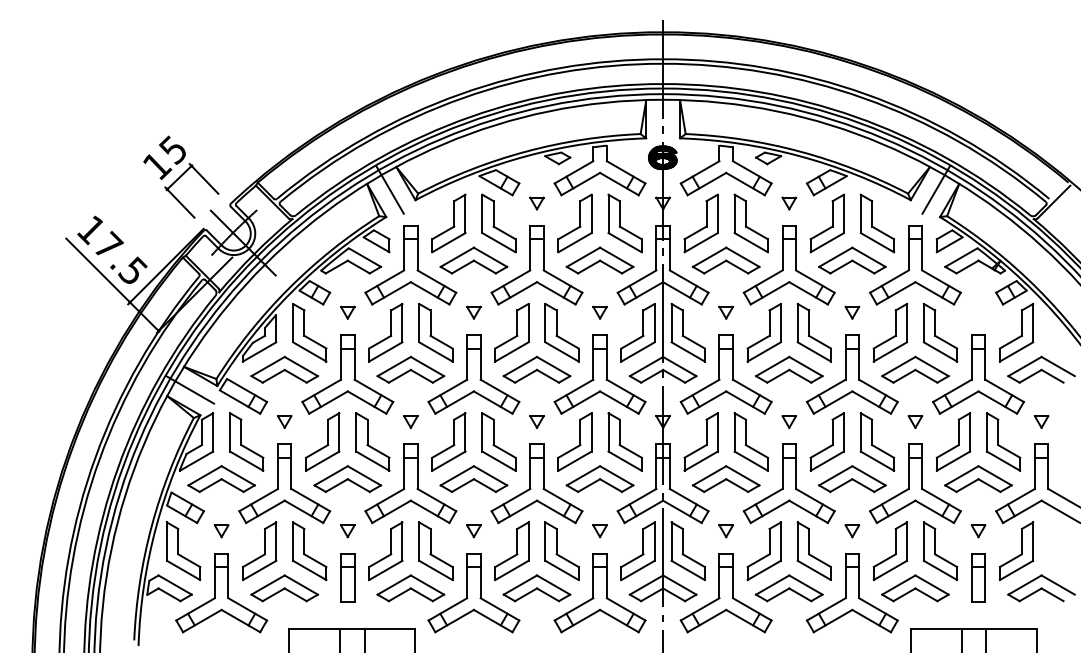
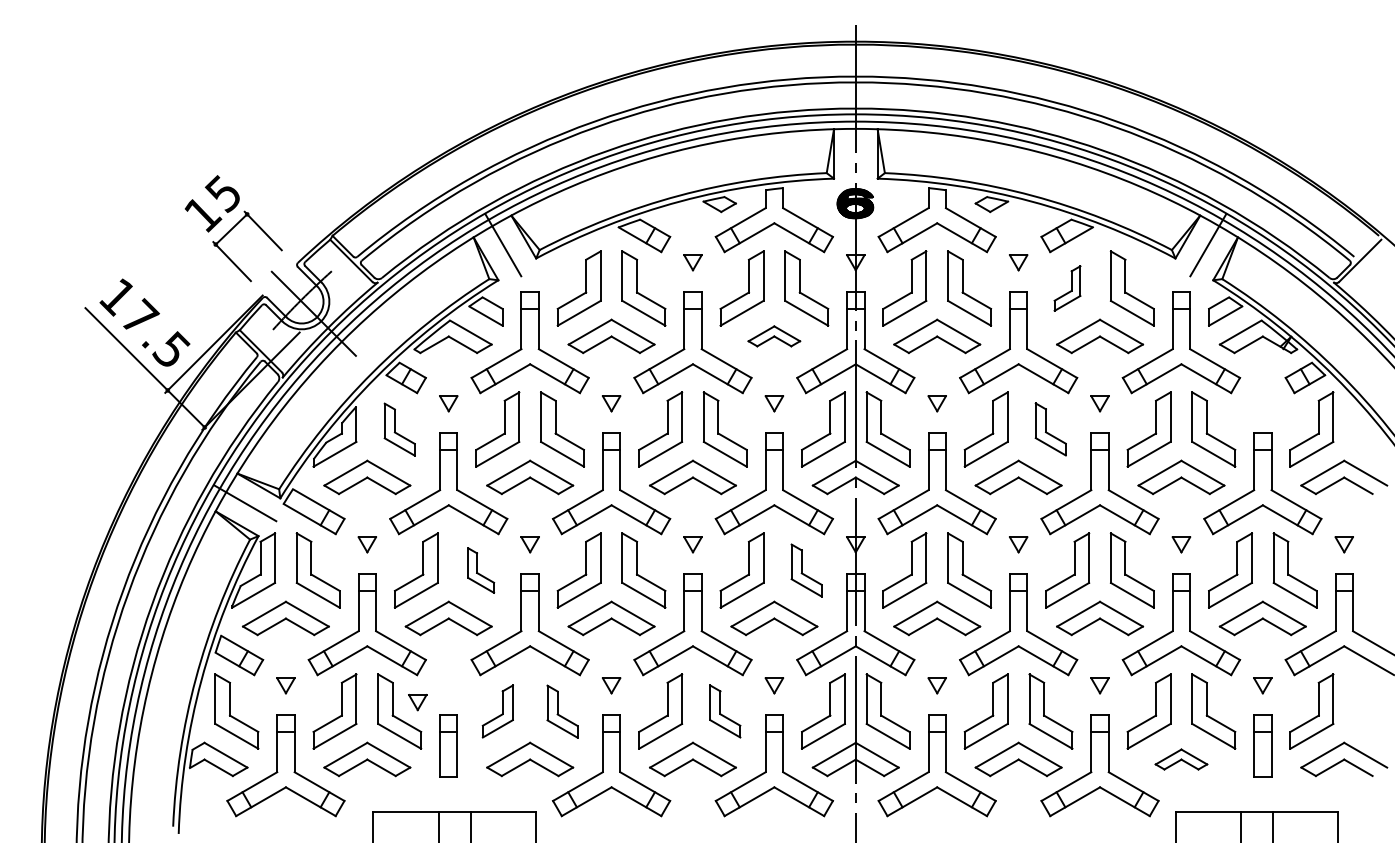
part: (826, 223) -> (1066, 288), size x0.6
part: (599, 260) -> (773, 336), size x0.6
part: (309, 332) -> (399, 429), size x0.7
part: (813, 332) -> (1049, 429), size x0.7
part: (372, 441) -> (480, 569), size x0.6
part: (624, 441) -> (805, 569), size x0.7
part: (347, 531) -> (417, 702), moved
part: (385, 550) -> (497, 710), size x0.7
part: (561, 550) -> (724, 710), size x0.7
part: (435, 551) -> (561, 711), size x0.7
part: (915, 588) -> (1181, 759), size x0.6

